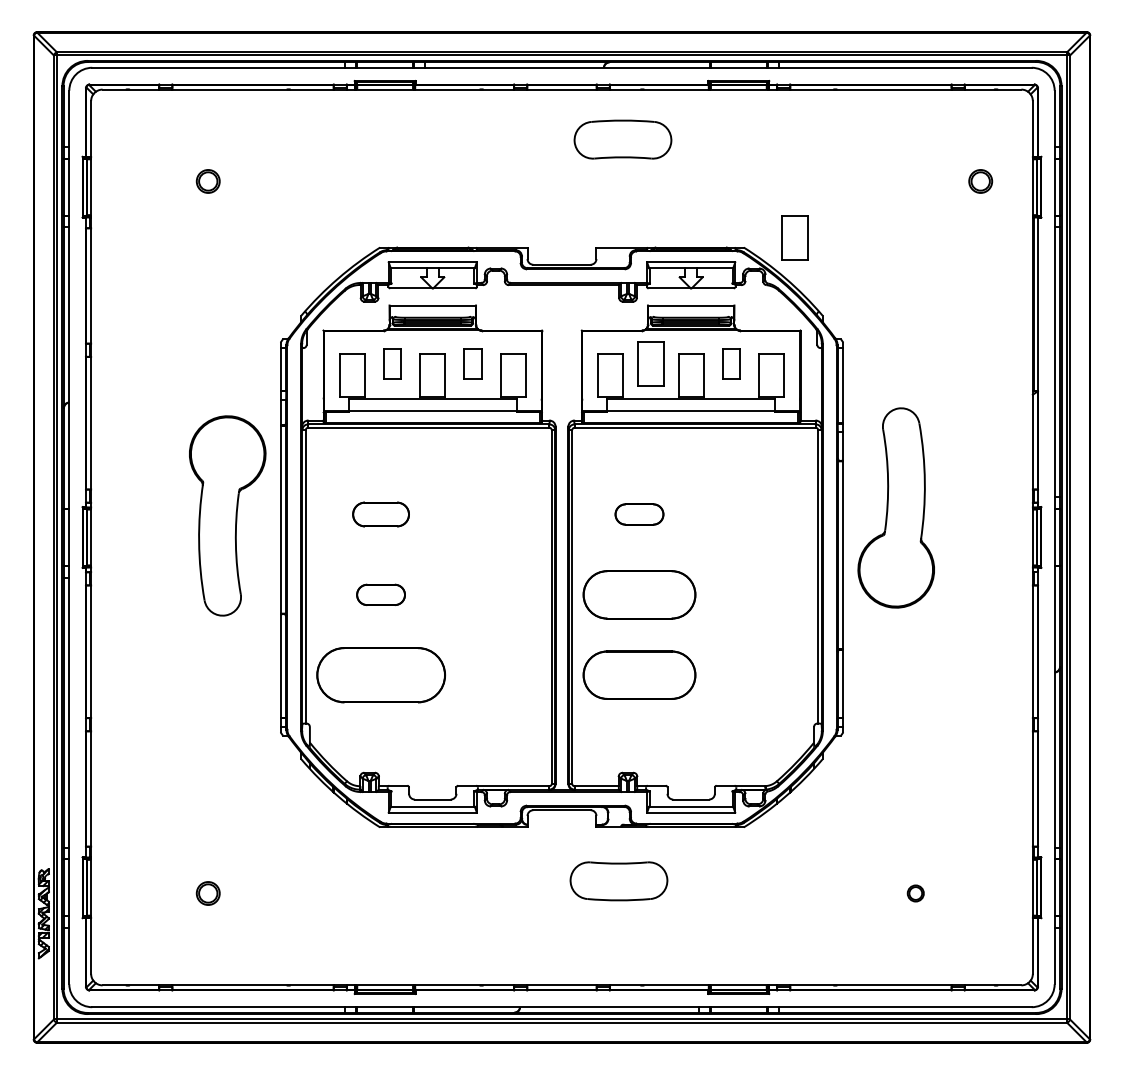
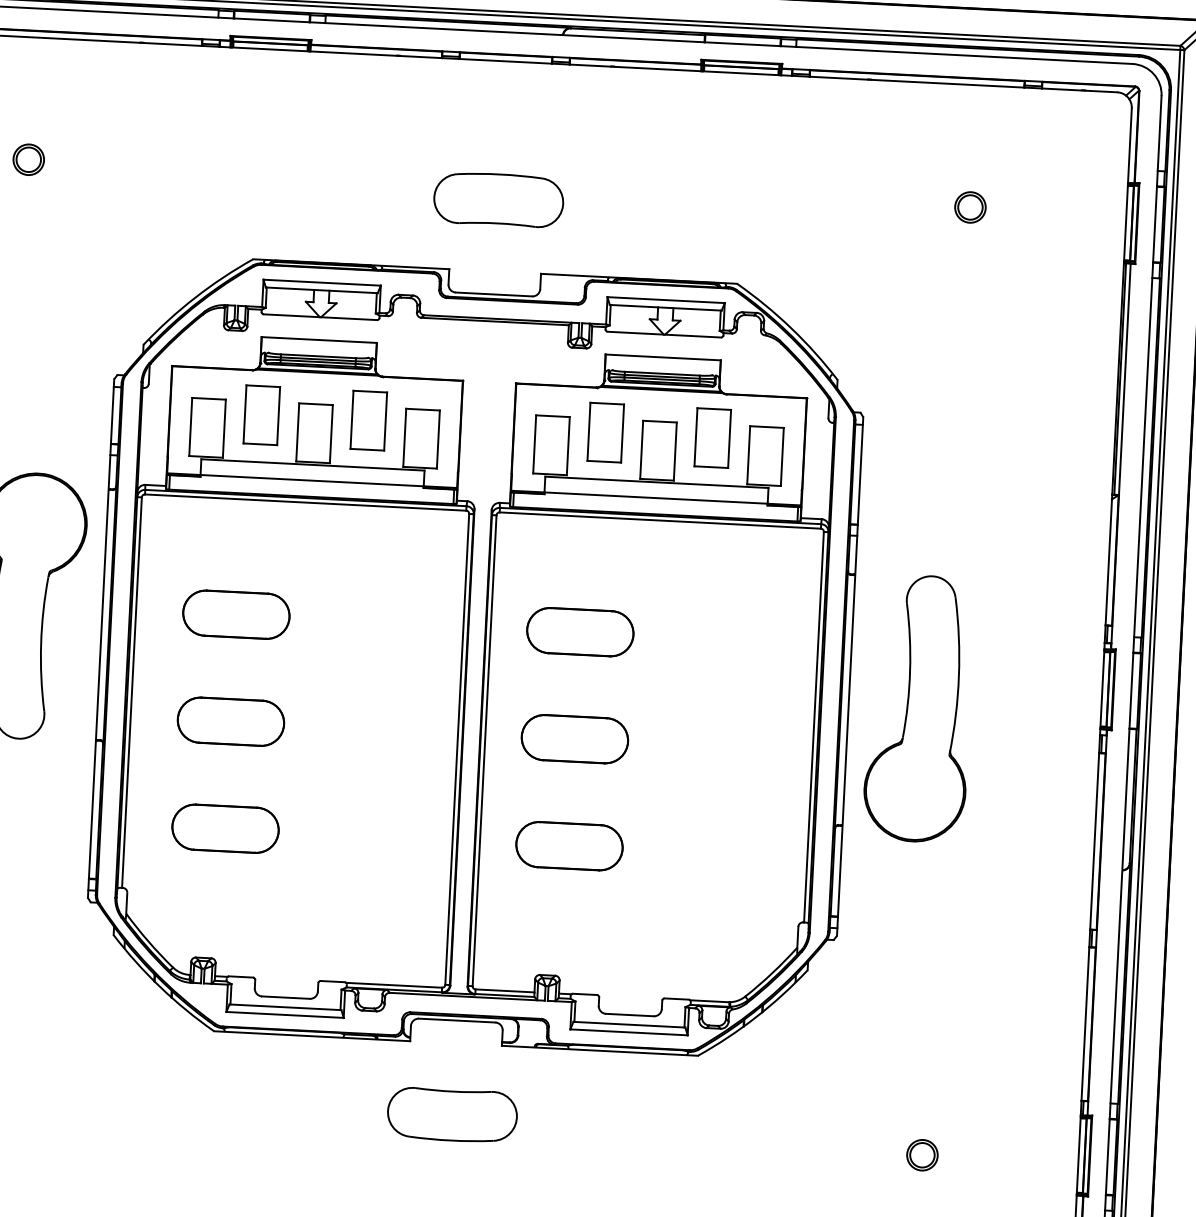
part: (622, 139) -> (498, 199), moved
part: (980, 181) -> (970, 207), moved
part: (794, 237) -> (805, 273), removed
part: (392, 363) -> (261, 414), size x1.43
part: (472, 363) -> (368, 419), size x1.43
part: (731, 363) -> (712, 437), size x1.43
part: (895, 507) -> (918, 707), moved
part: (380, 514) -> (235, 614), size x1.43
part: (639, 514) -> (580, 632), size x1.67
part: (380, 594) -> (230, 721), size x1.67
part: (639, 594) -> (574, 738), size x0.71
part: (380, 675) -> (224, 828), size x0.62
part: (639, 675) -> (569, 846), size x0.71
part: (618, 881) -> (451, 1115), moved
part: (915, 893) -> (922, 1155), size x1.43

